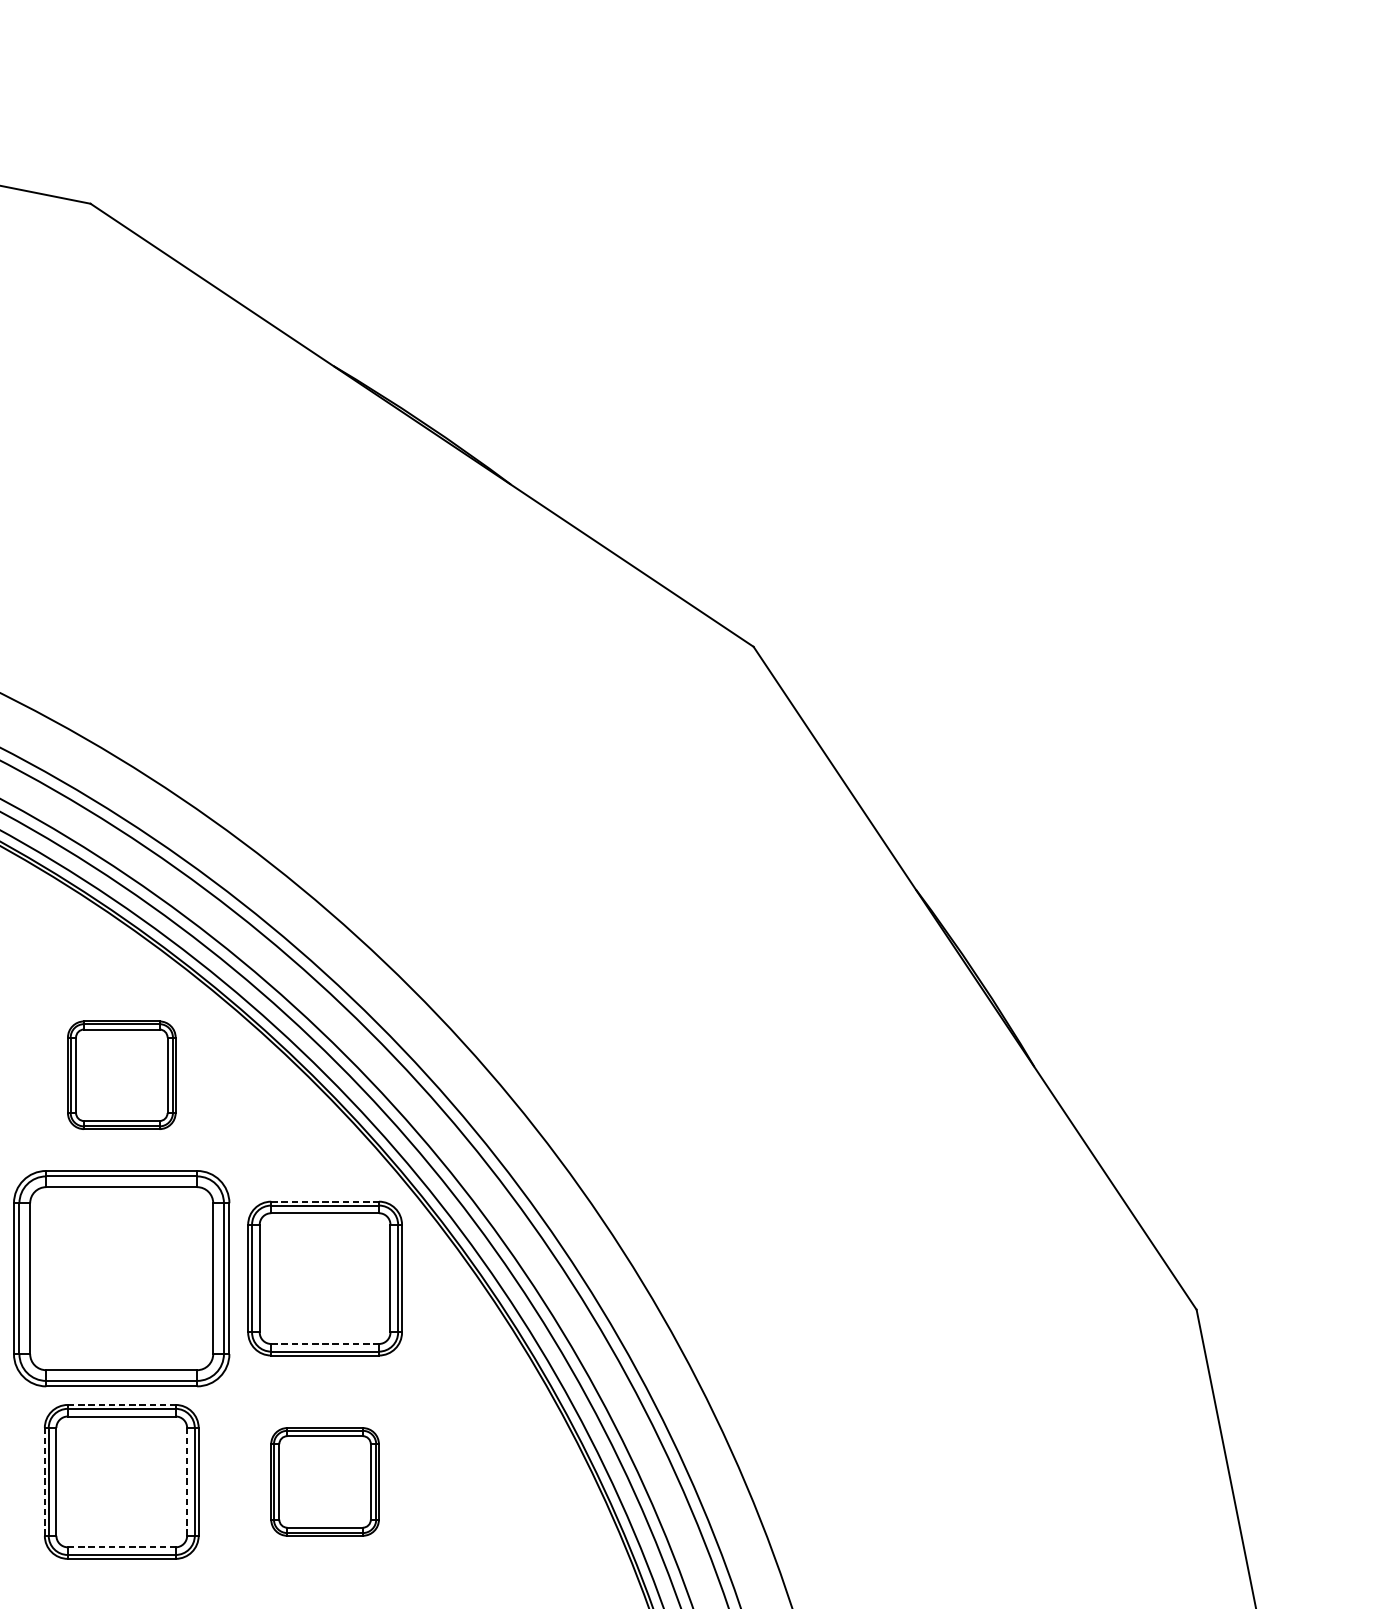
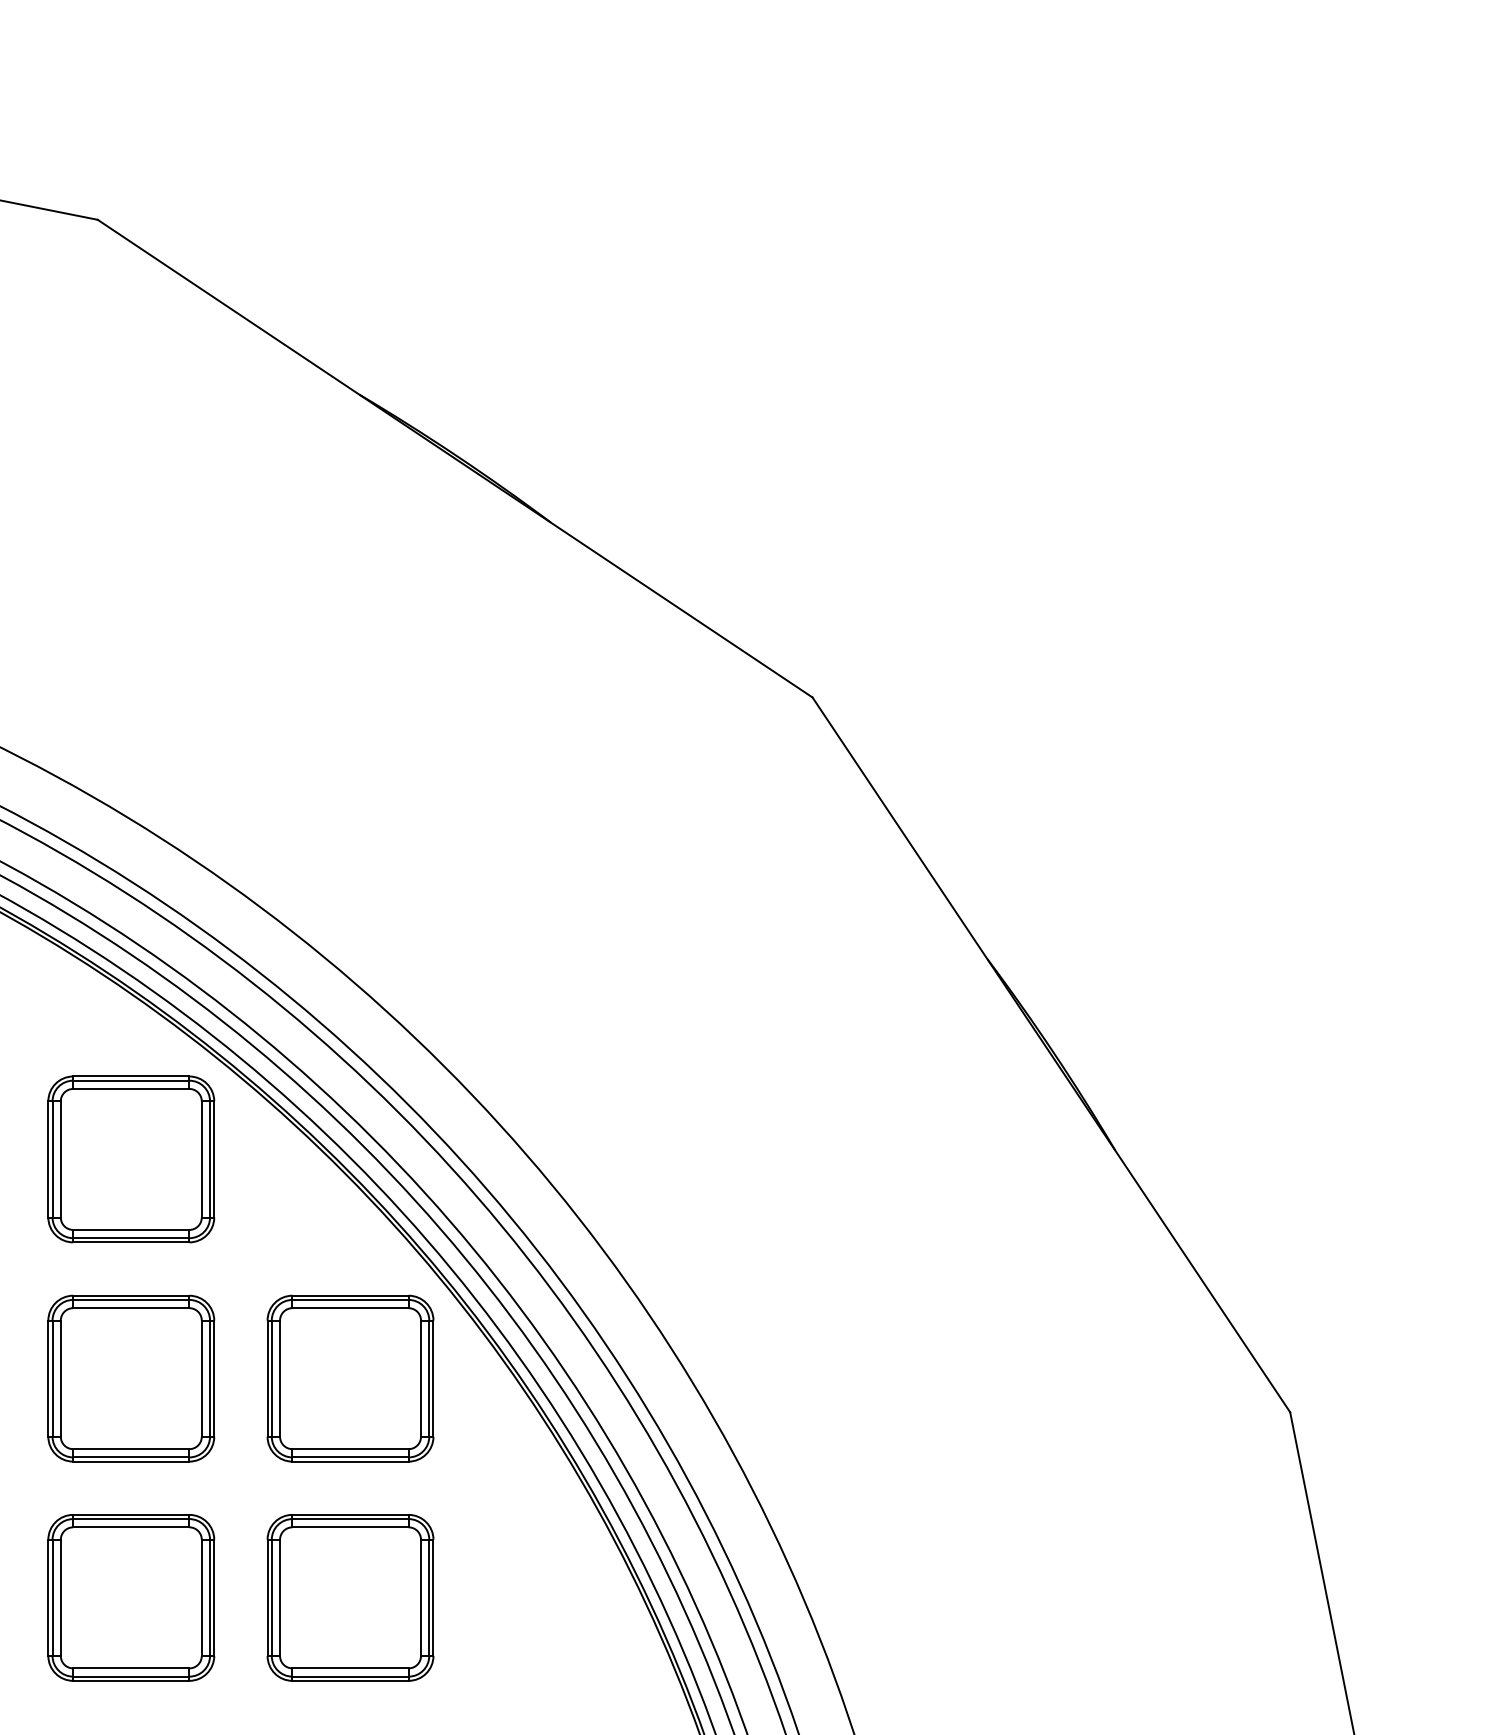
part: (121, 1075) -> (131, 1159), size x1.43
line: (326, 1201) -> (351, 1295), dashed -> solid
part: (121, 1278) -> (131, 1378), size x0.71
line: (326, 1344) -> (351, 1449), dashed -> solid
line: (121, 1404) -> (131, 1514), dashed -> solid
line: (44, 1481) -> (48, 1597), dashed -> solid
line: (186, 1481) -> (201, 1597), dashed -> solid
part: (325, 1481) -> (350, 1597), size x1.43
line: (121, 1547) -> (131, 1668), dashed -> solid

